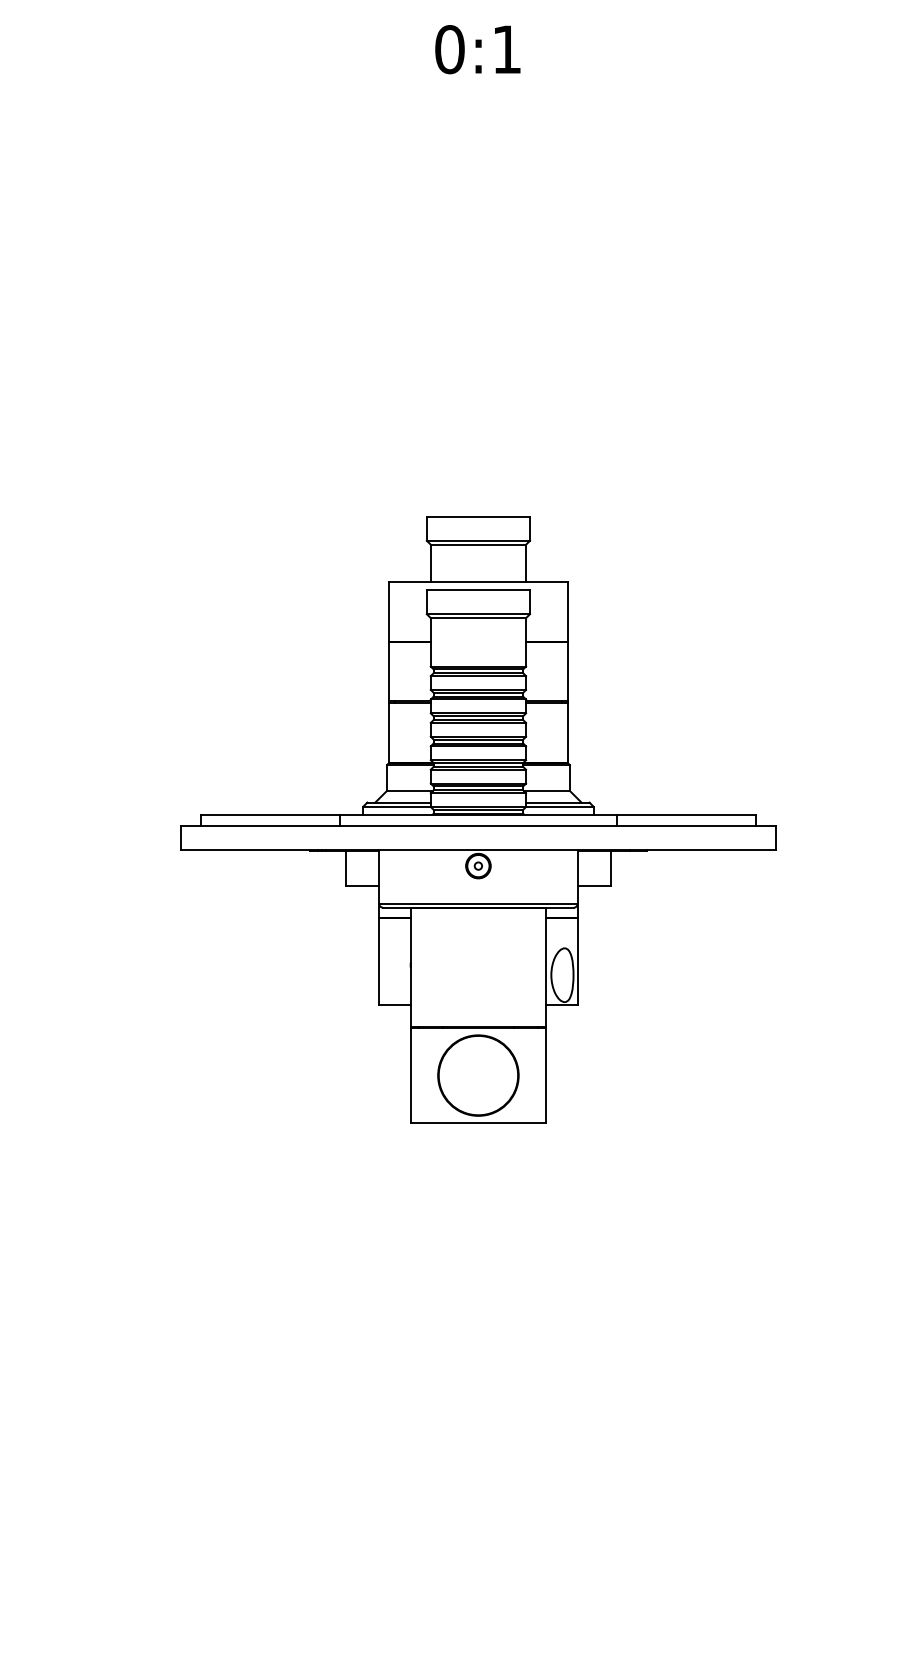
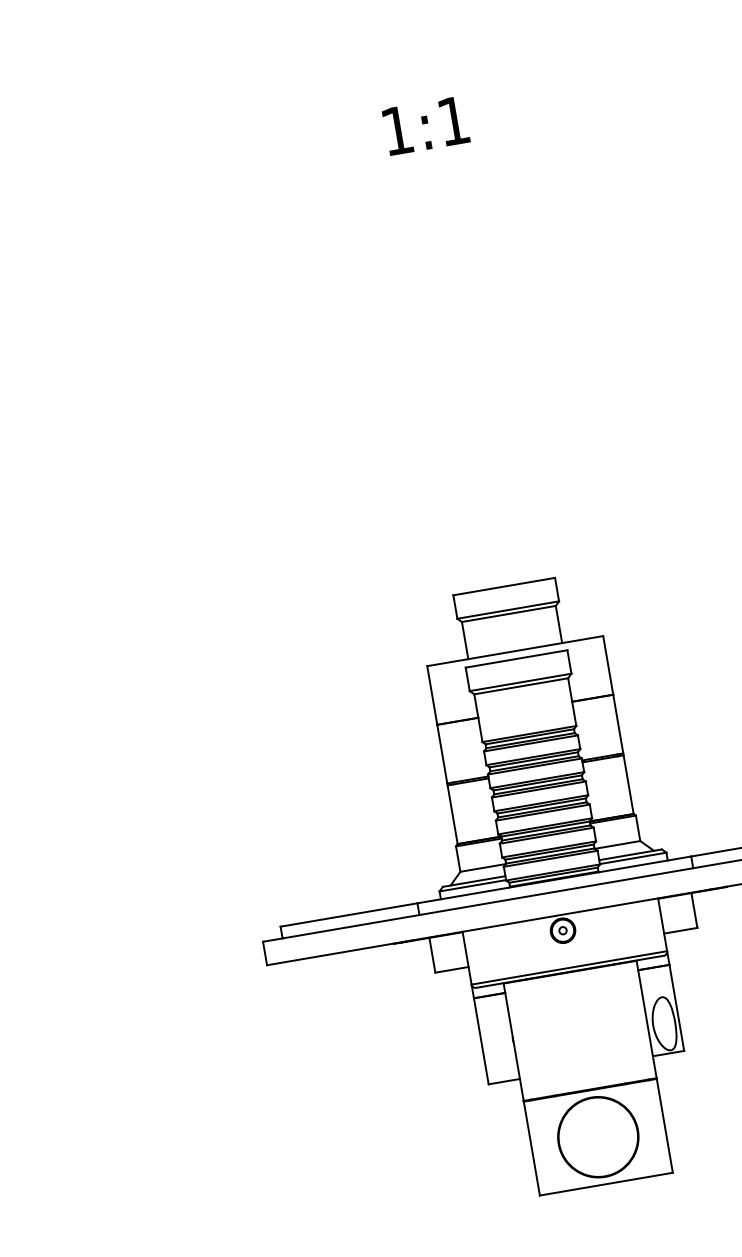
text: (449, 49) -> (396, 130), 0:1 -> 1:1

